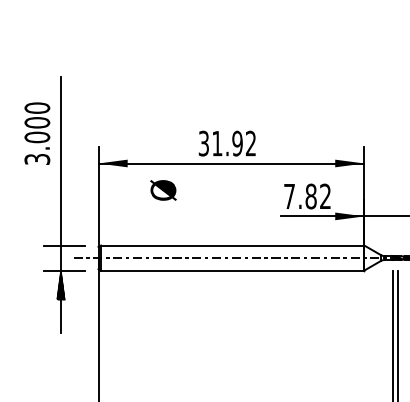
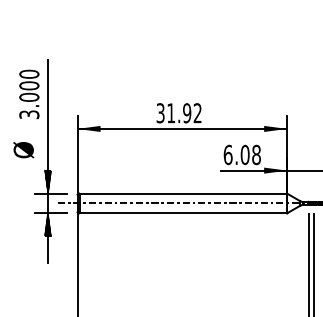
text: (37, 133) -> (29, 94), moved
text: (163, 190) -> (23, 150), moved
text: (306, 195) -> (241, 154), 7.82 -> 6.08
hatch: (61, 230) -> (48, 181), added

